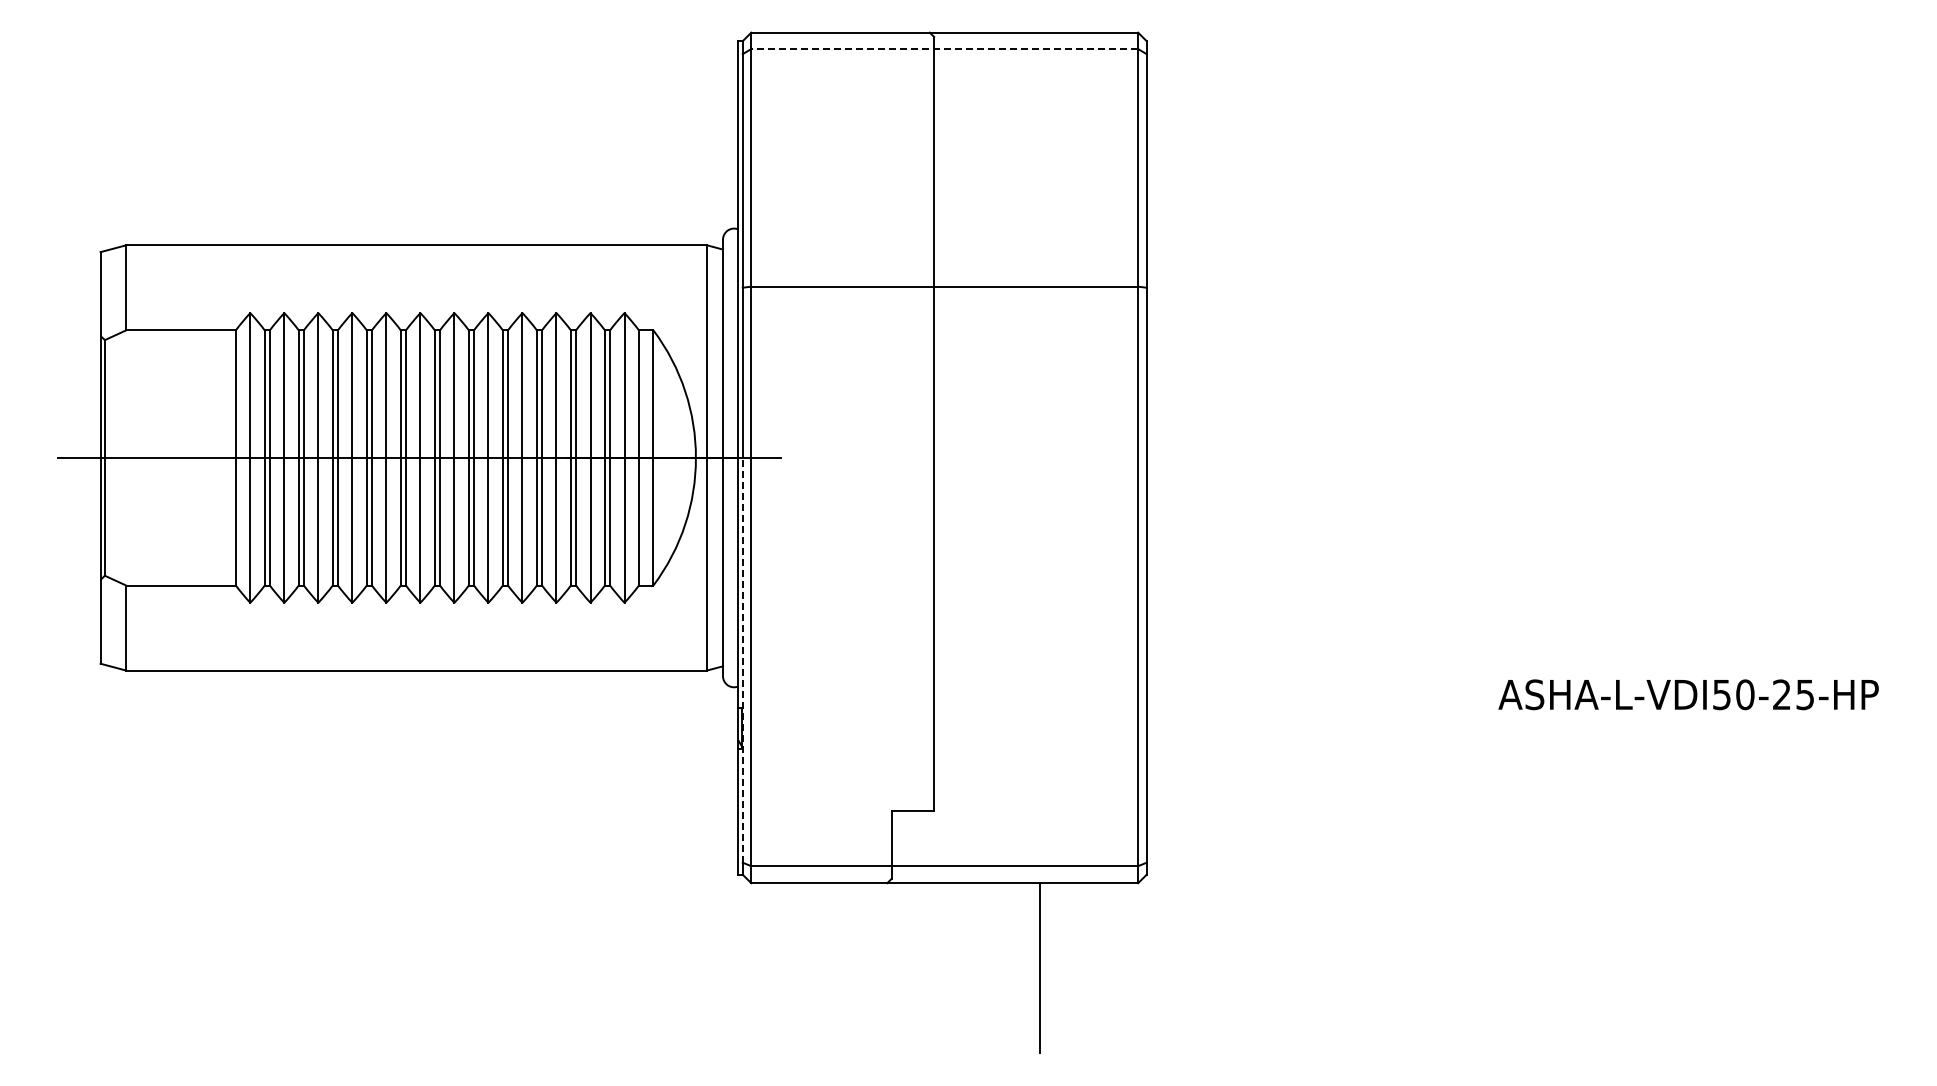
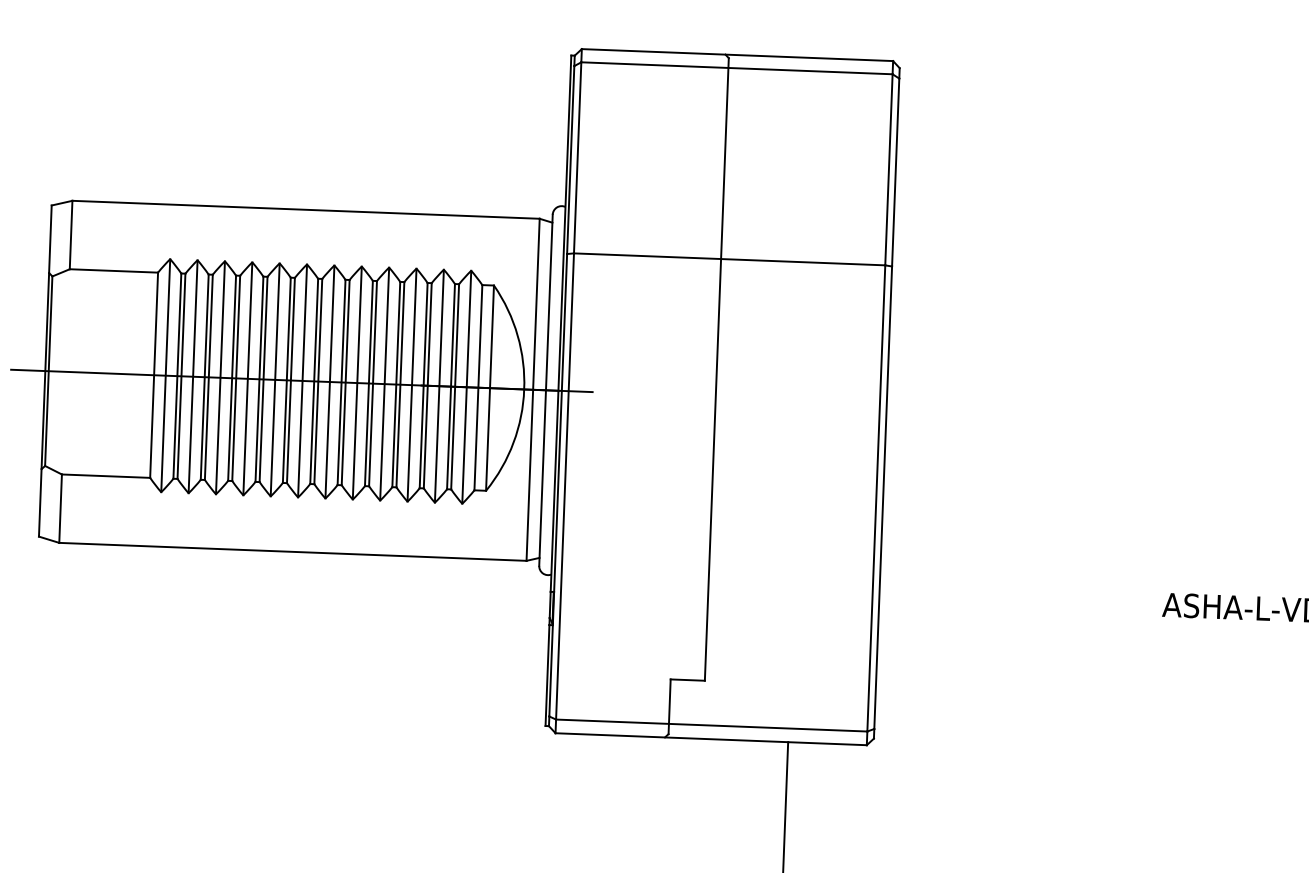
line: (944, 49) -> (736, 68), dashed -> solid
line: (742, 659) -> (555, 553), dashed -> solid

